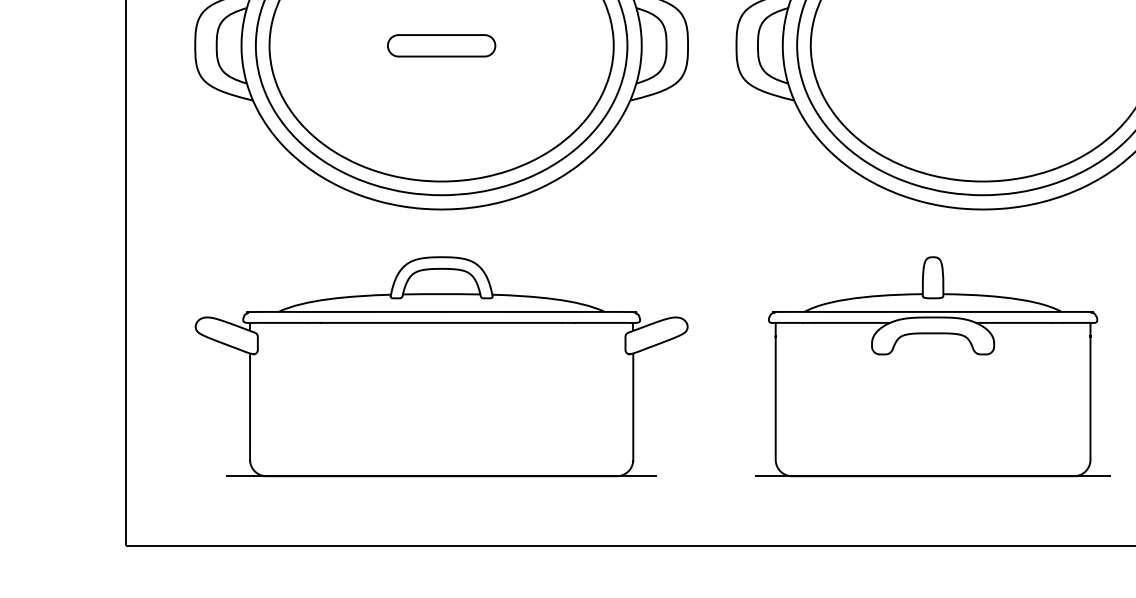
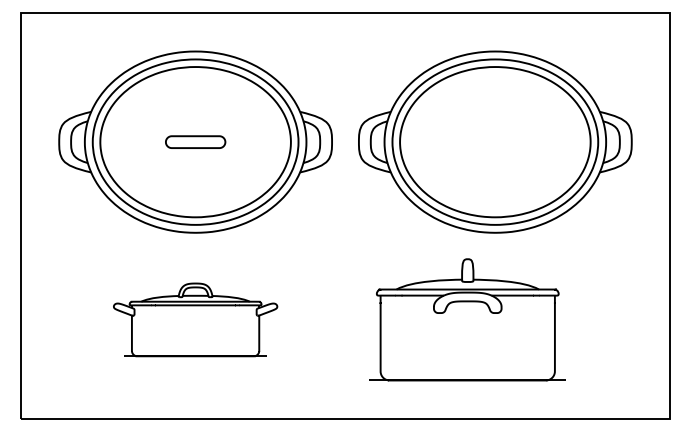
part: (441, 366) -> (195, 319), size x0.6

